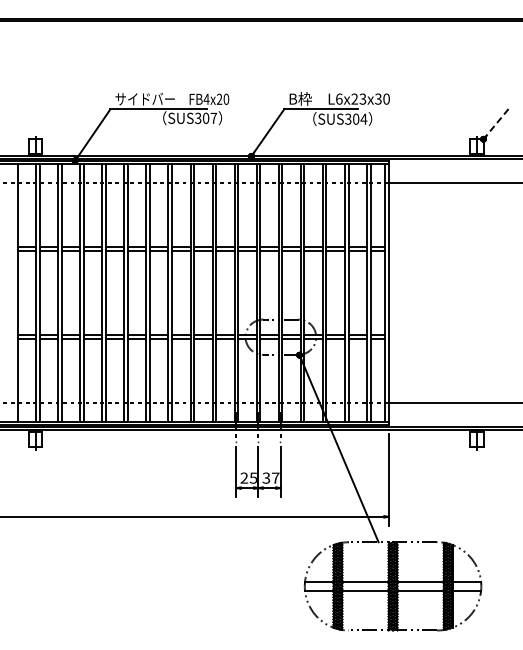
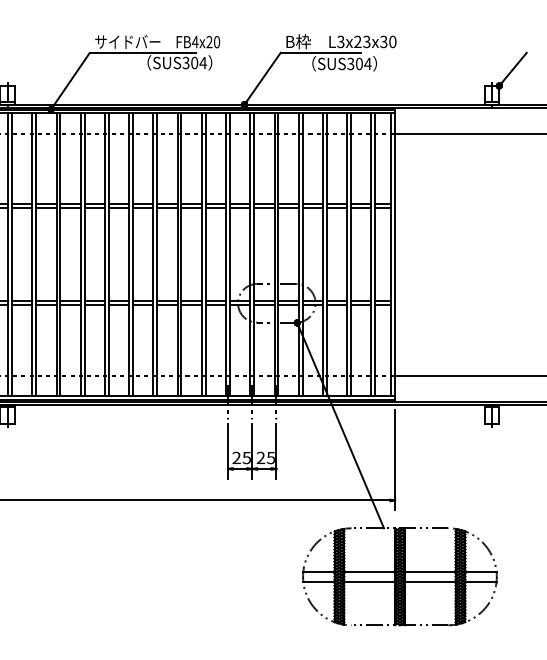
text: (338, 98) -> (340, 41), L6x23x30 -> L3x23x30
text: (213, 117) -> (202, 62), SUS307 -> SUS304
line: (496, 124) -> (513, 69), dashed -> solid
text: (270, 477) -> (265, 457), 37 -> 25

